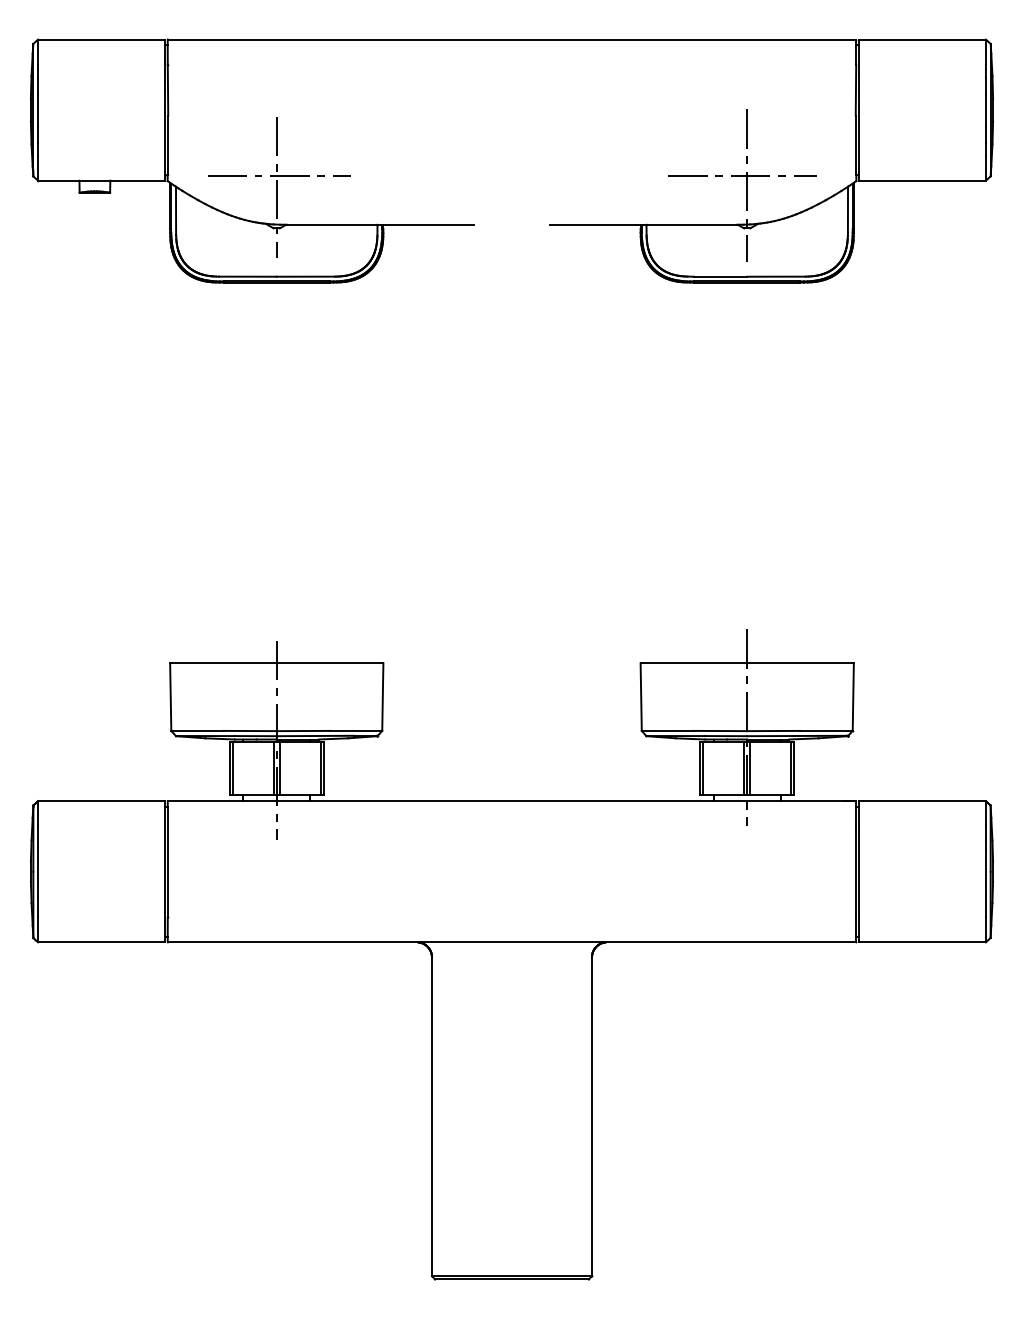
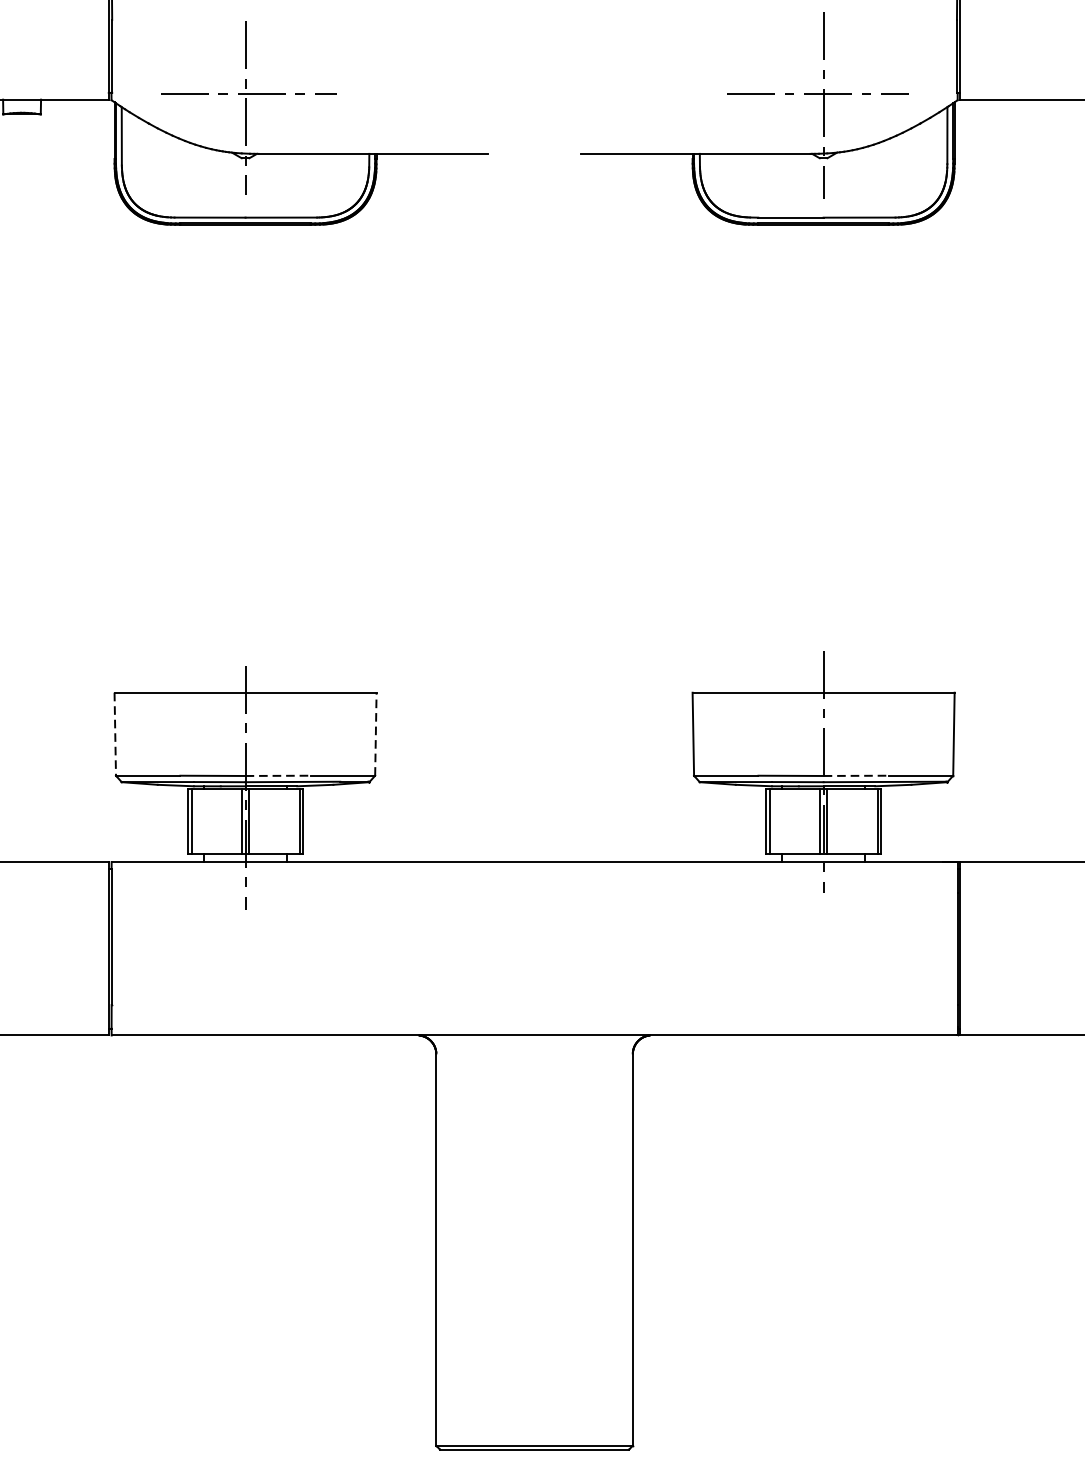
line: (170, 697) -> (114, 734), solid -> dashed
line: (382, 697) -> (375, 734), solid -> dashed
line: (303, 731) -> (278, 776), solid -> dashed
line: (773, 731) -> (855, 776), solid -> dashed

